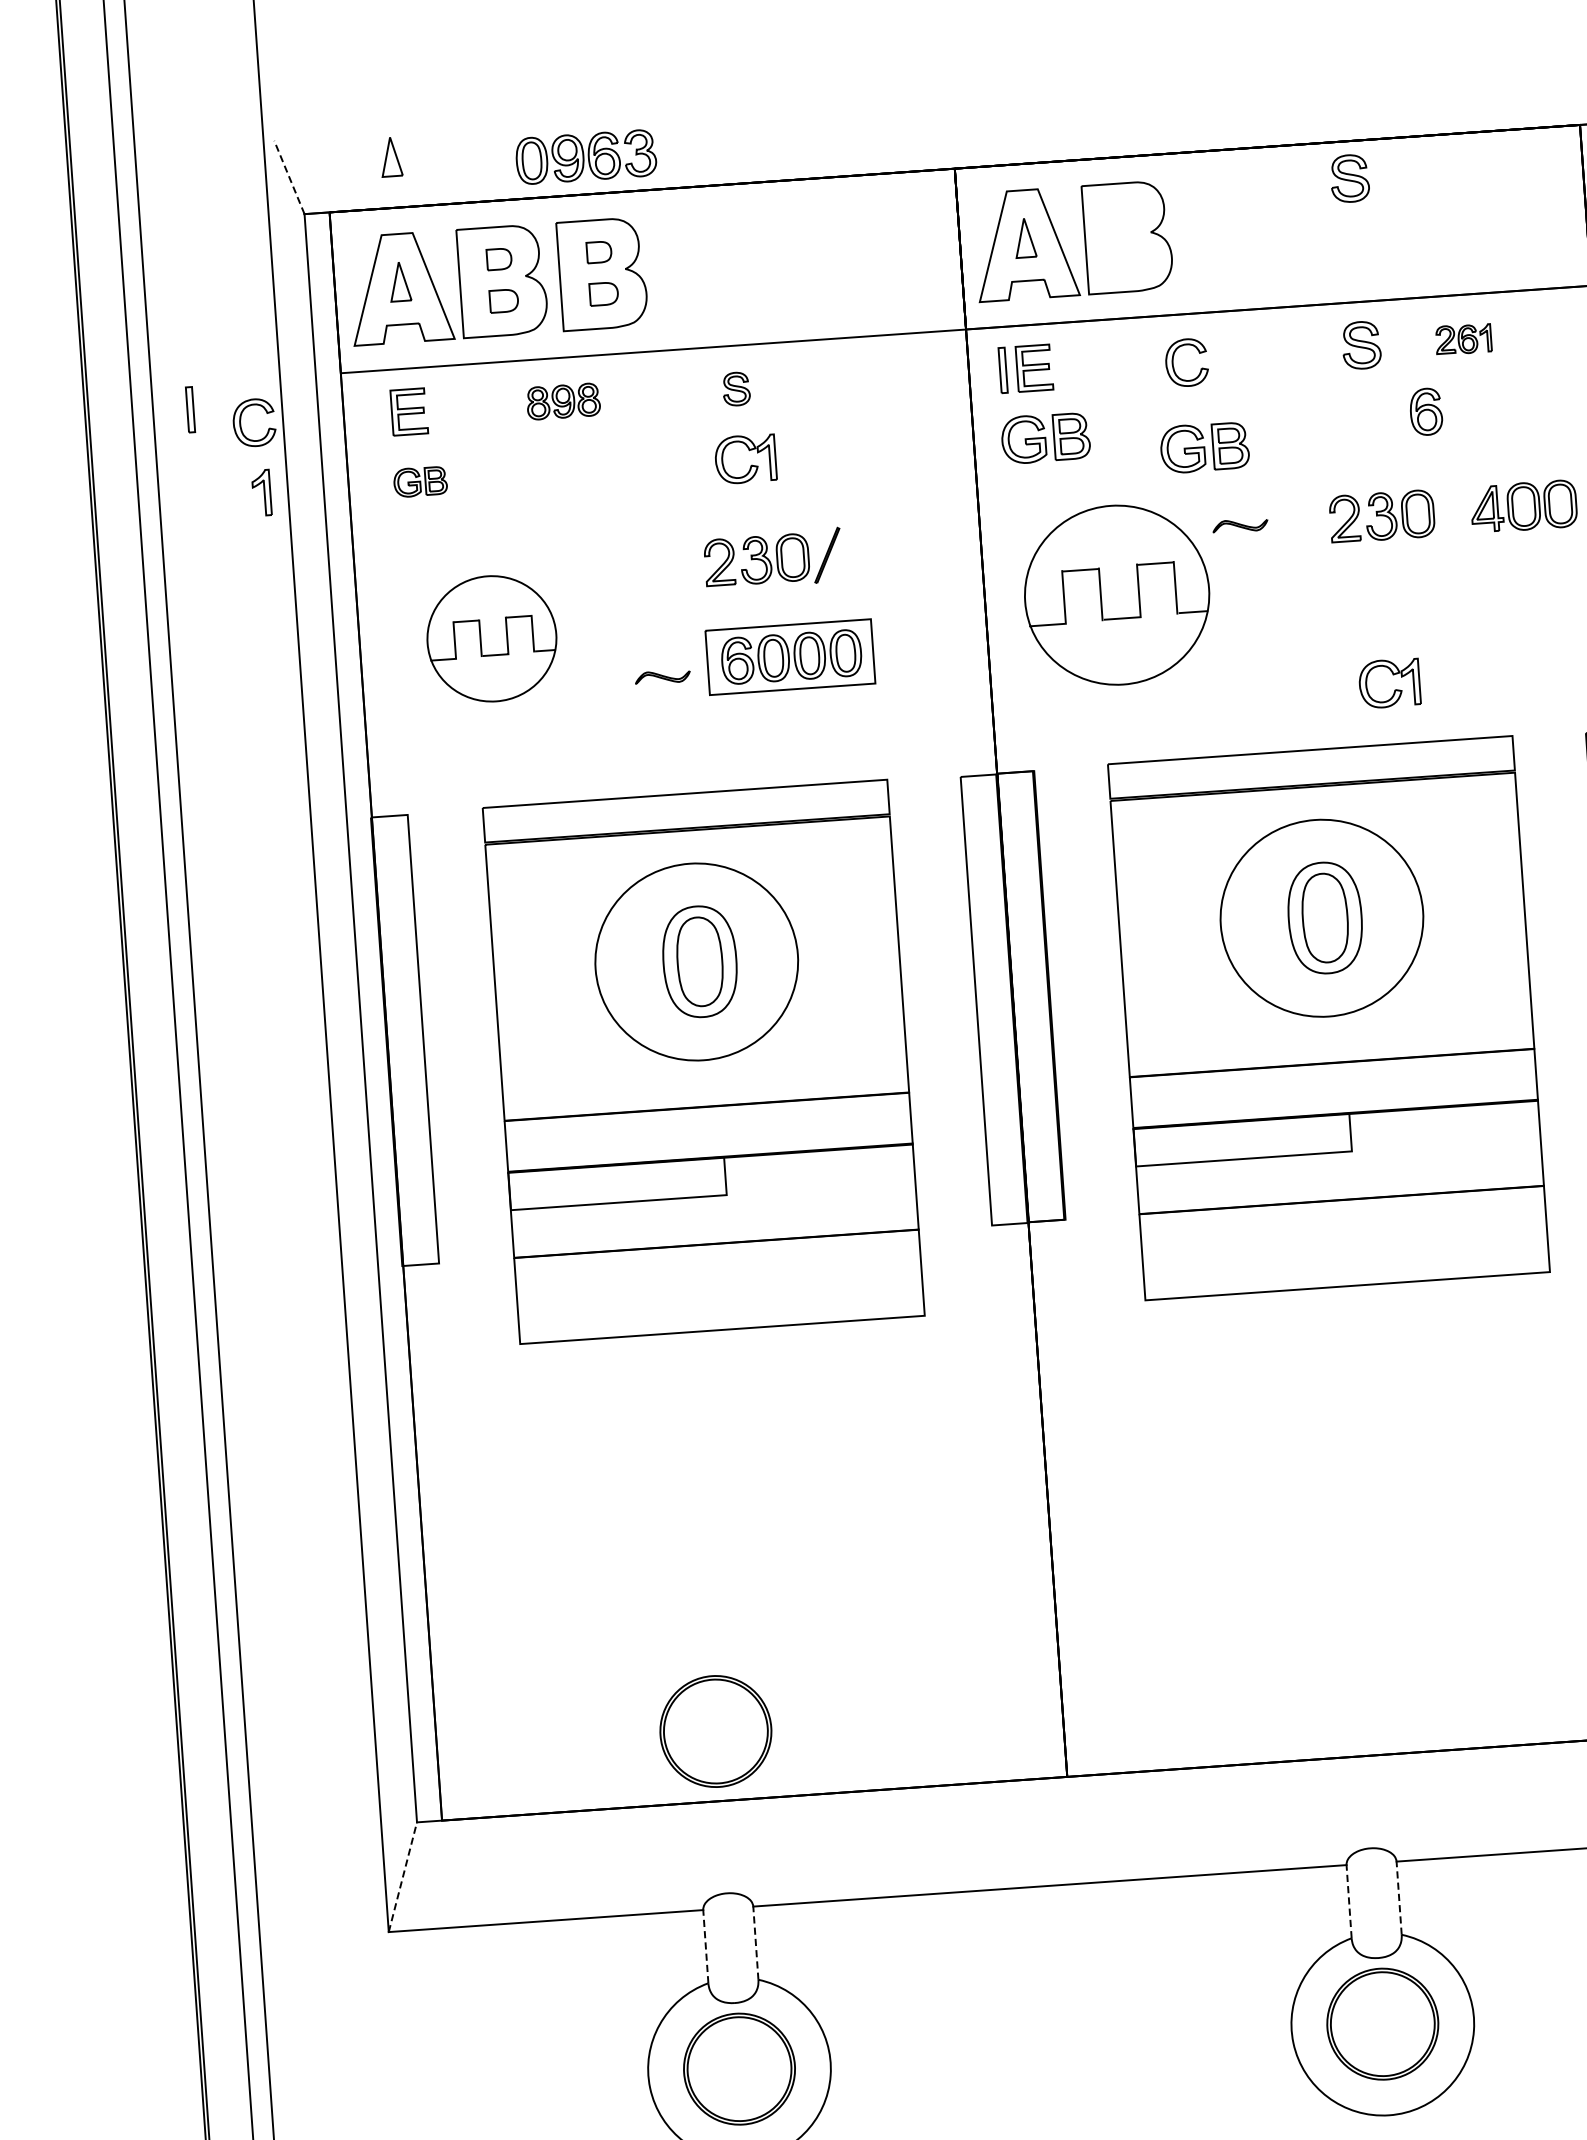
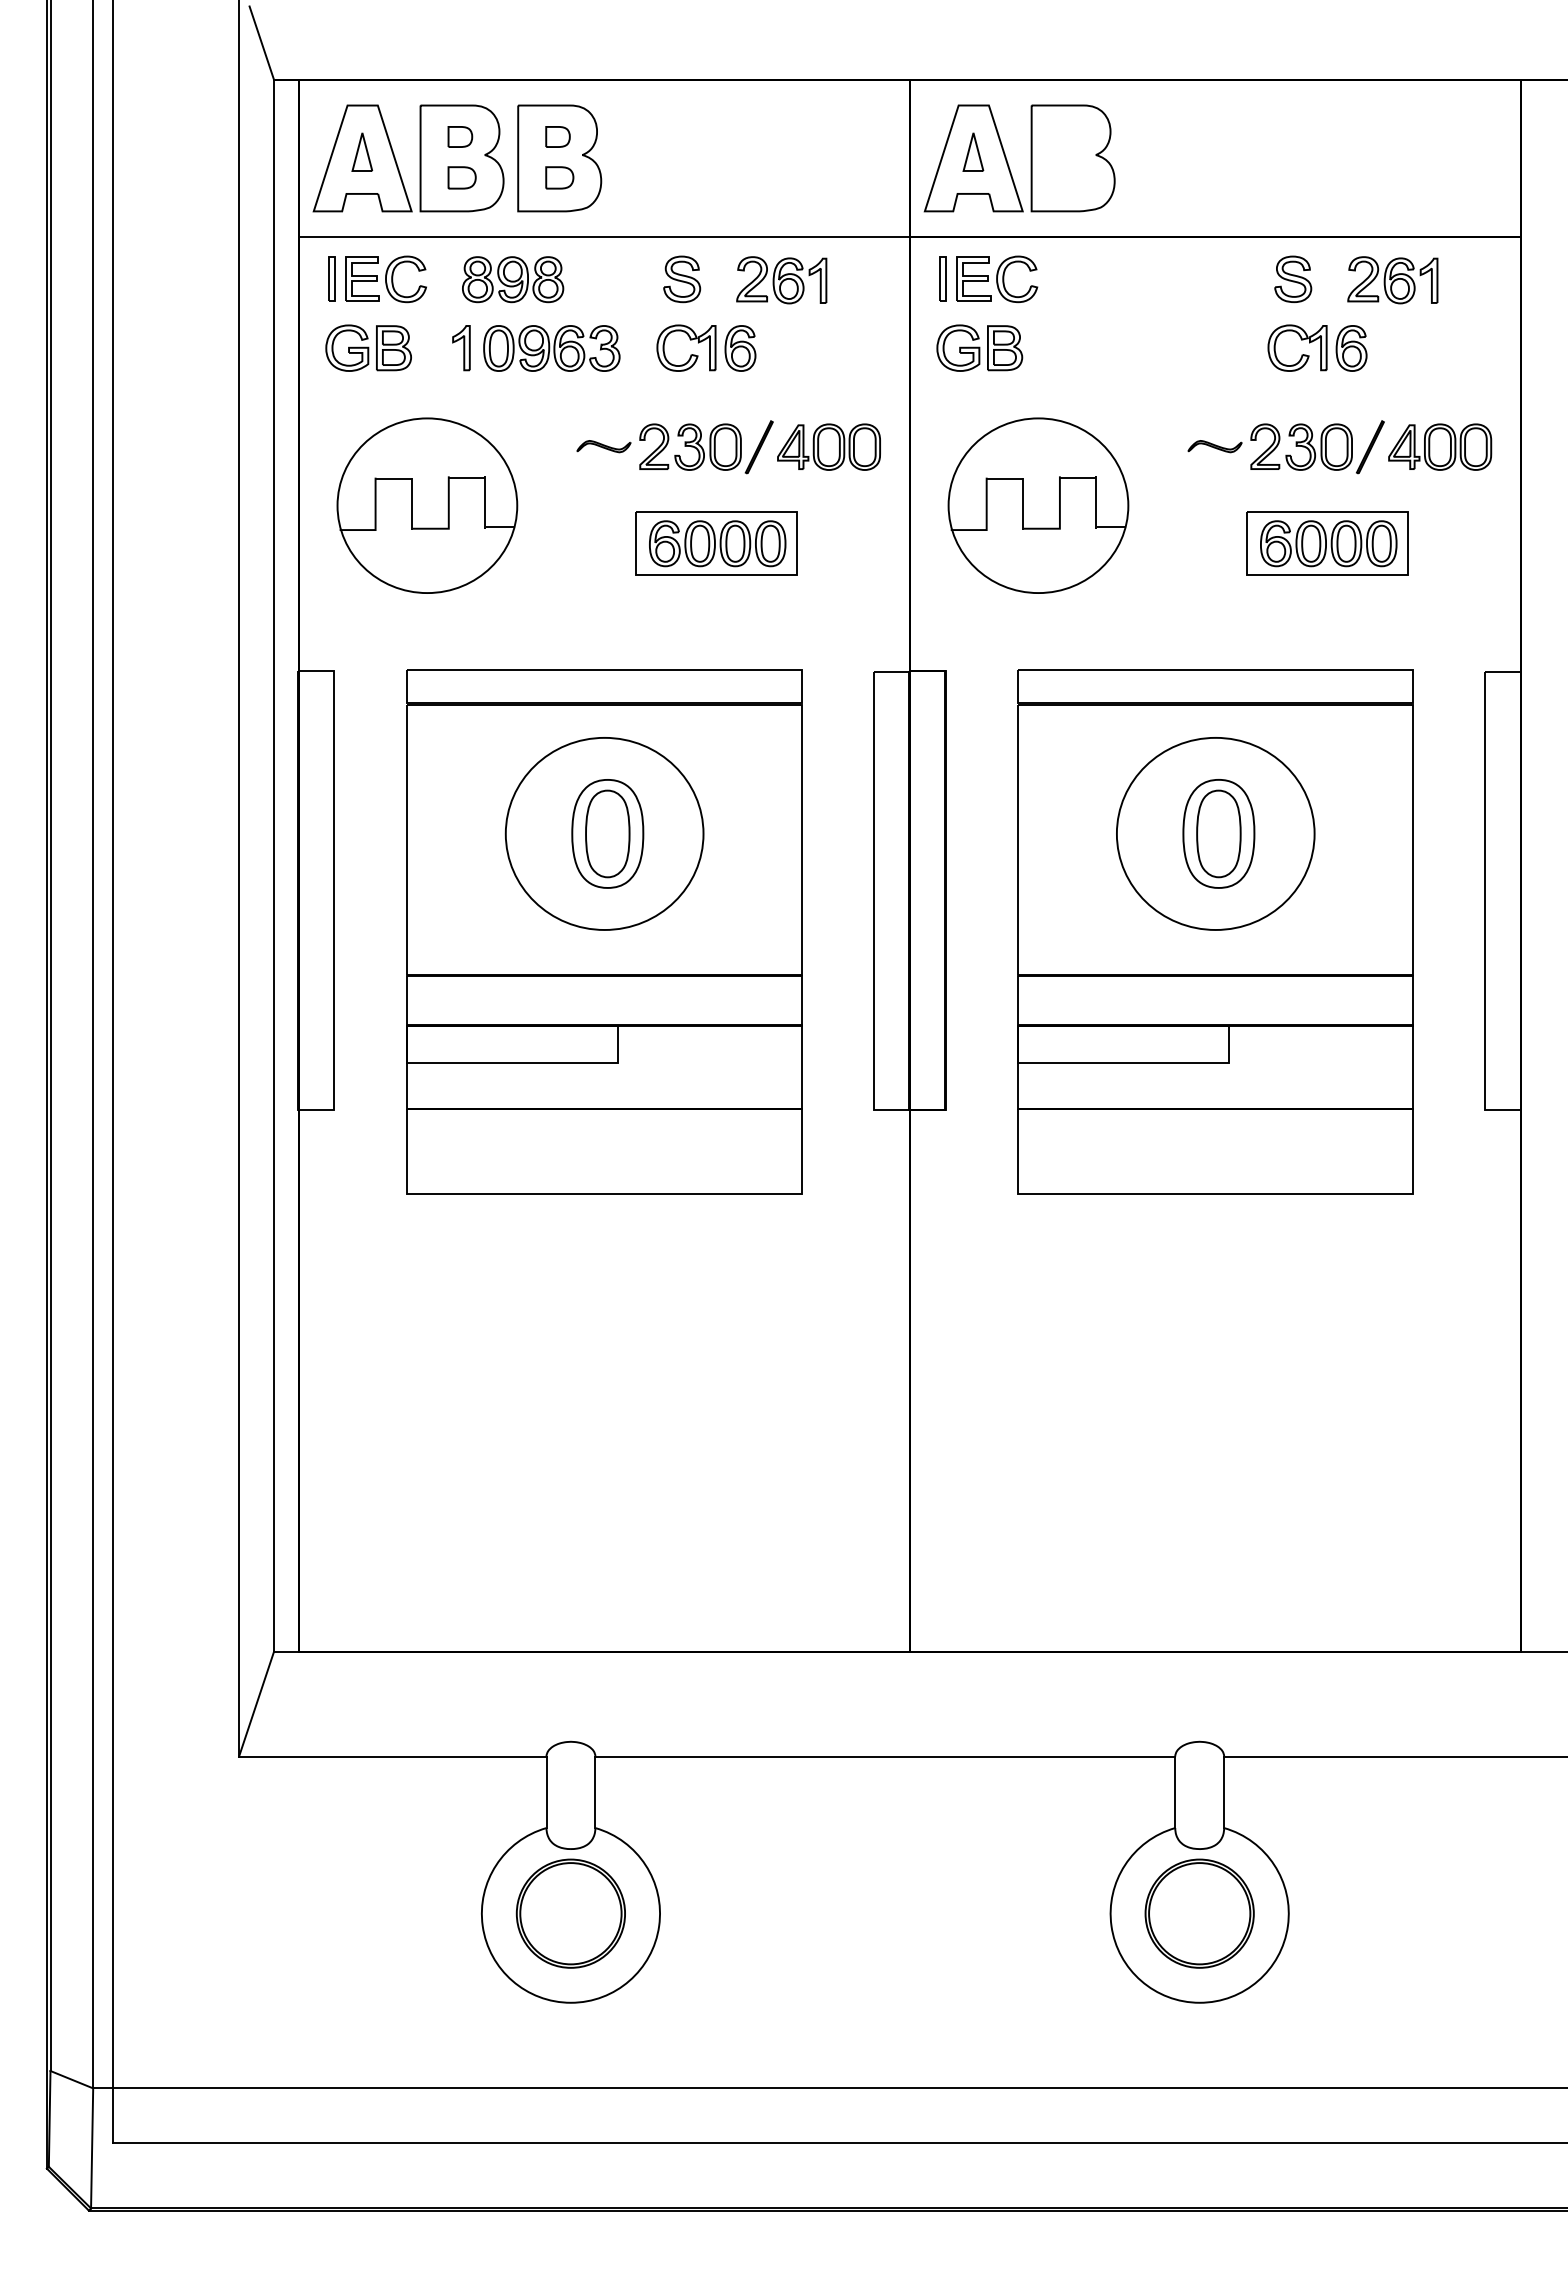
part: (391, 156) -> (362, 29), removed
part: (585, 157) -> (551, 348), moved
line: (289, 177) -> (261, 43), dashed -> solid
part: (1350, 177) -> (1293, 115), removed
part: (1463, 339) -> (1392, 280), size x1.67
part: (1173, 363) -> (1004, 279), moved
part: (838, 383) -> (781, 280), added
part: (736, 389) -> (682, 279), size x1.43
part: (563, 401) -> (513, 279), size x1.43
part: (190, 408) -> (331, 278), moved
part: (241, 423) -> (393, 279), moved
part: (1204, 446) -> (1133, 367), removed
part: (801, 455) -> (740, 348), added
part: (420, 481) -> (368, 347), size x1.67
part: (261, 493) -> (461, 348), moved
part: (1452, 511) -> (1370, 447), added
part: (1239, 525) -> (1214, 446), moved
part: (898, 549) -> (828, 446), added
part: (1415, 613) -> (1327, 543), added
part: (492, 638) -> (427, 505), size x1.43
part: (1393, 675) -> (1301, 340), moved
part: (662, 677) -> (603, 446), moved
part: (715, 1731) -> (570, 1583), removed
line: (402, 1876) -> (256, 1703), dashed -> solid
line: (1399, 1898) -> (1224, 1792), dashed -> solid
line: (1349, 1901) -> (1175, 1792), dashed -> solid
line: (755, 1943) -> (595, 1792), dashed -> solid
line: (705, 1946) -> (546, 1792), dashed -> solid

